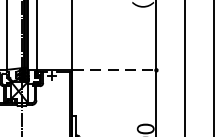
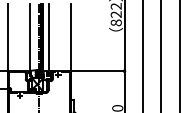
line: (115, 70) -> (98, 71), dashed -> solid

